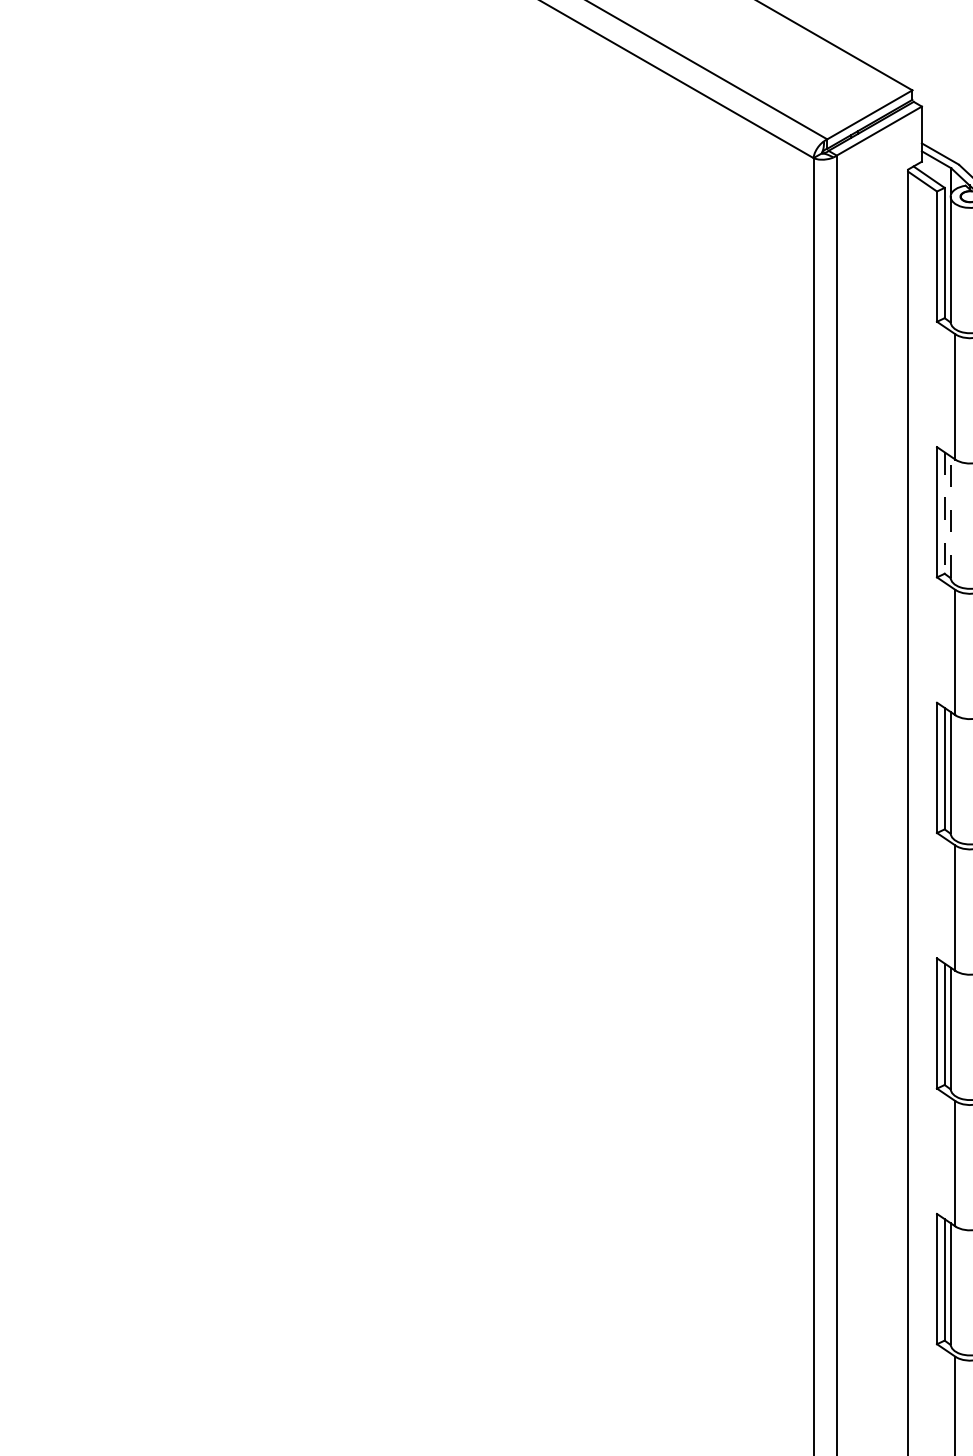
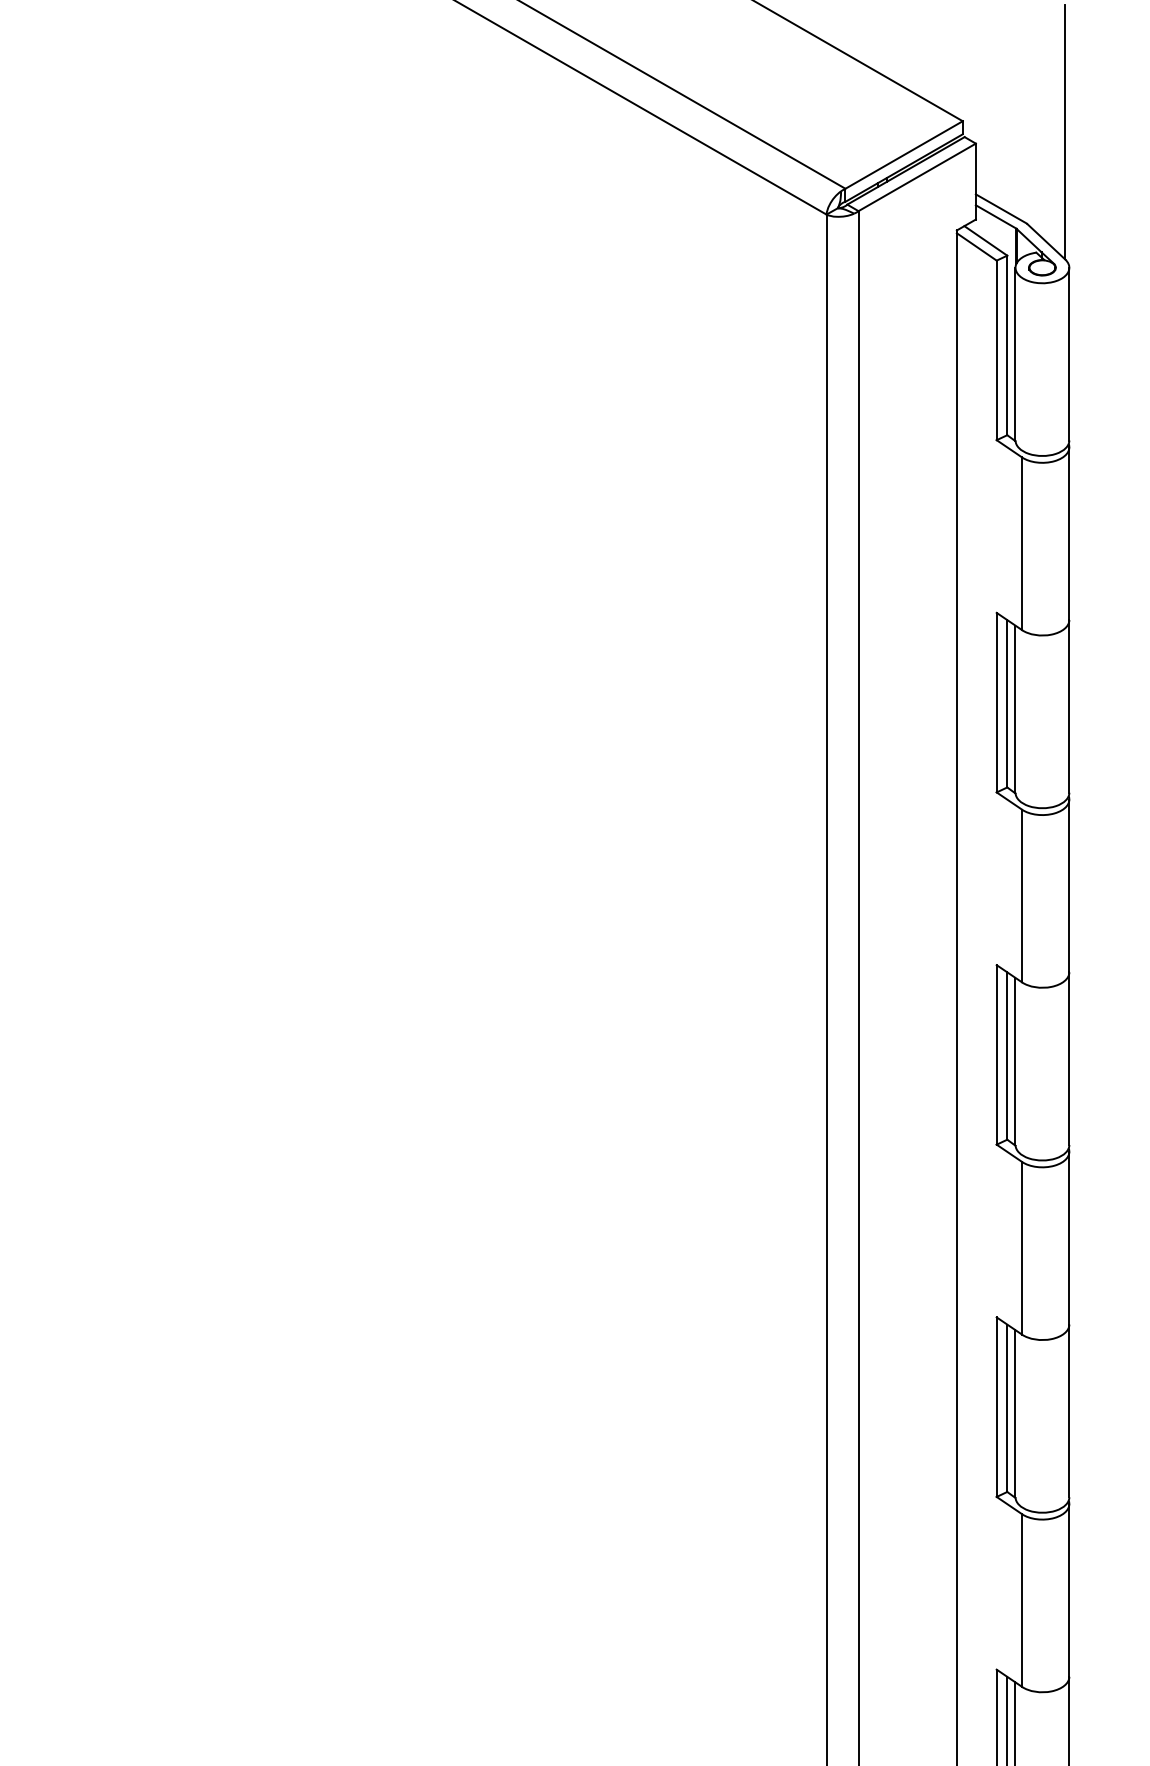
line: (944, 513) -> (1007, 704), dashed -> solid
line: (950, 517) -> (1015, 709), dashed -> solid

